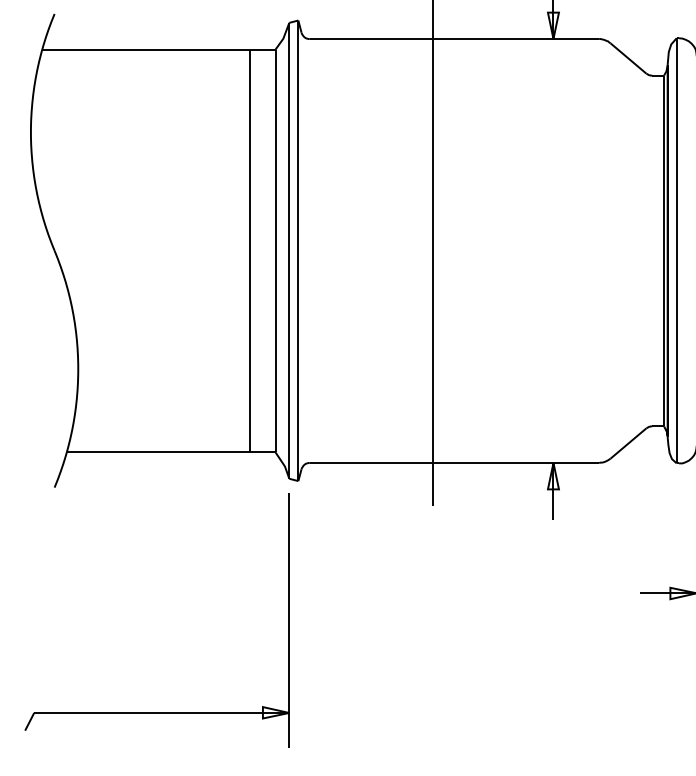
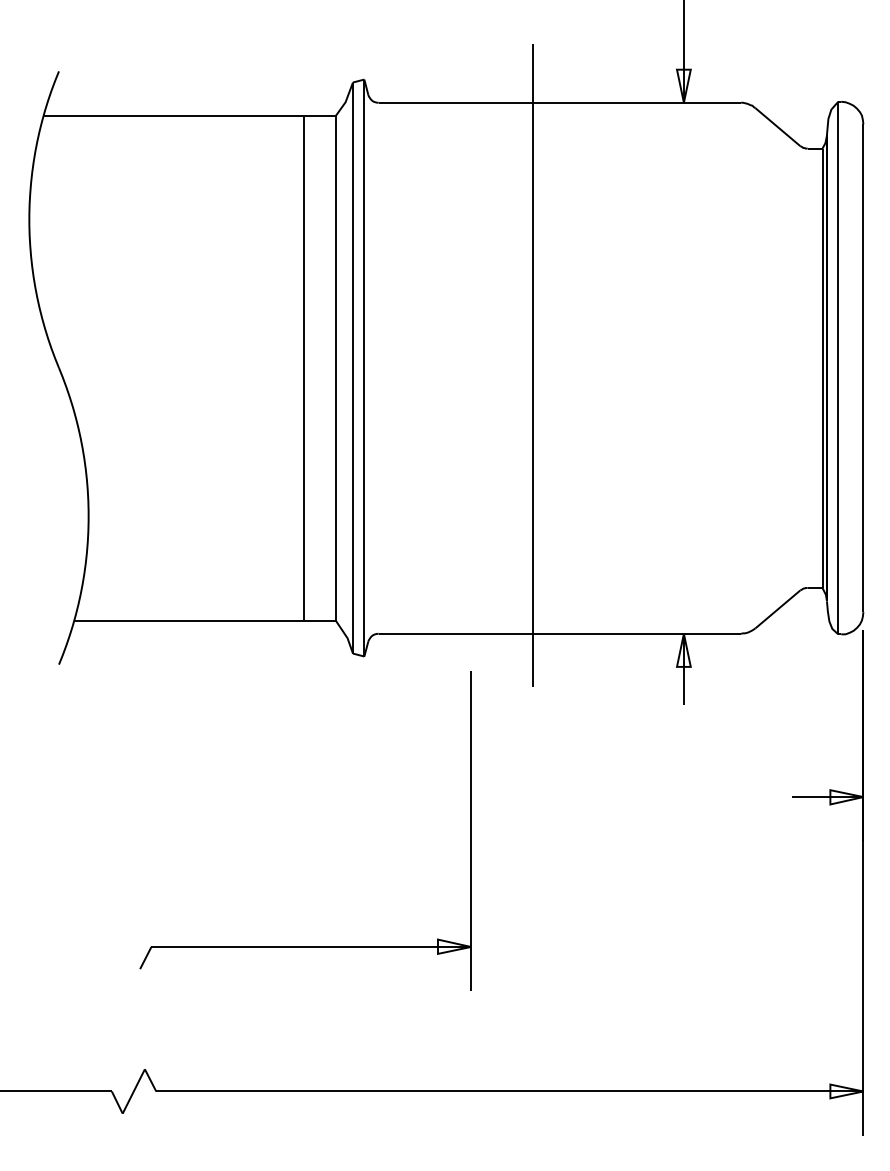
part: (157, 712) -> (305, 946), moved

